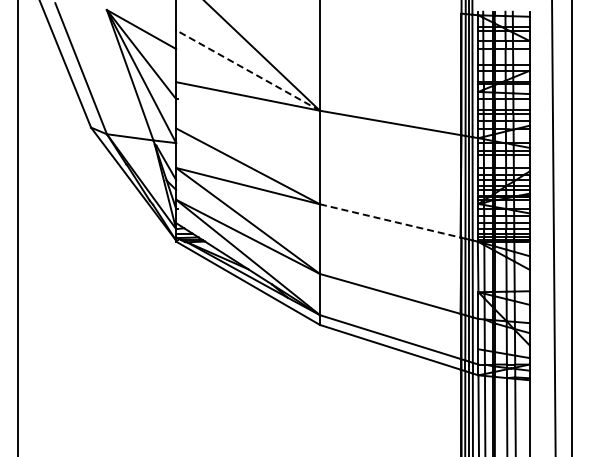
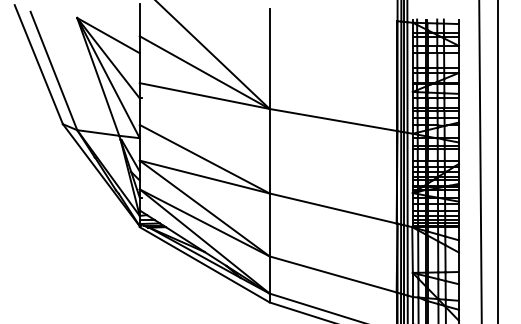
line: (247, 70) -> (204, 72), dashed -> solid
line: (390, 221) -> (333, 209), dashed -> solid

